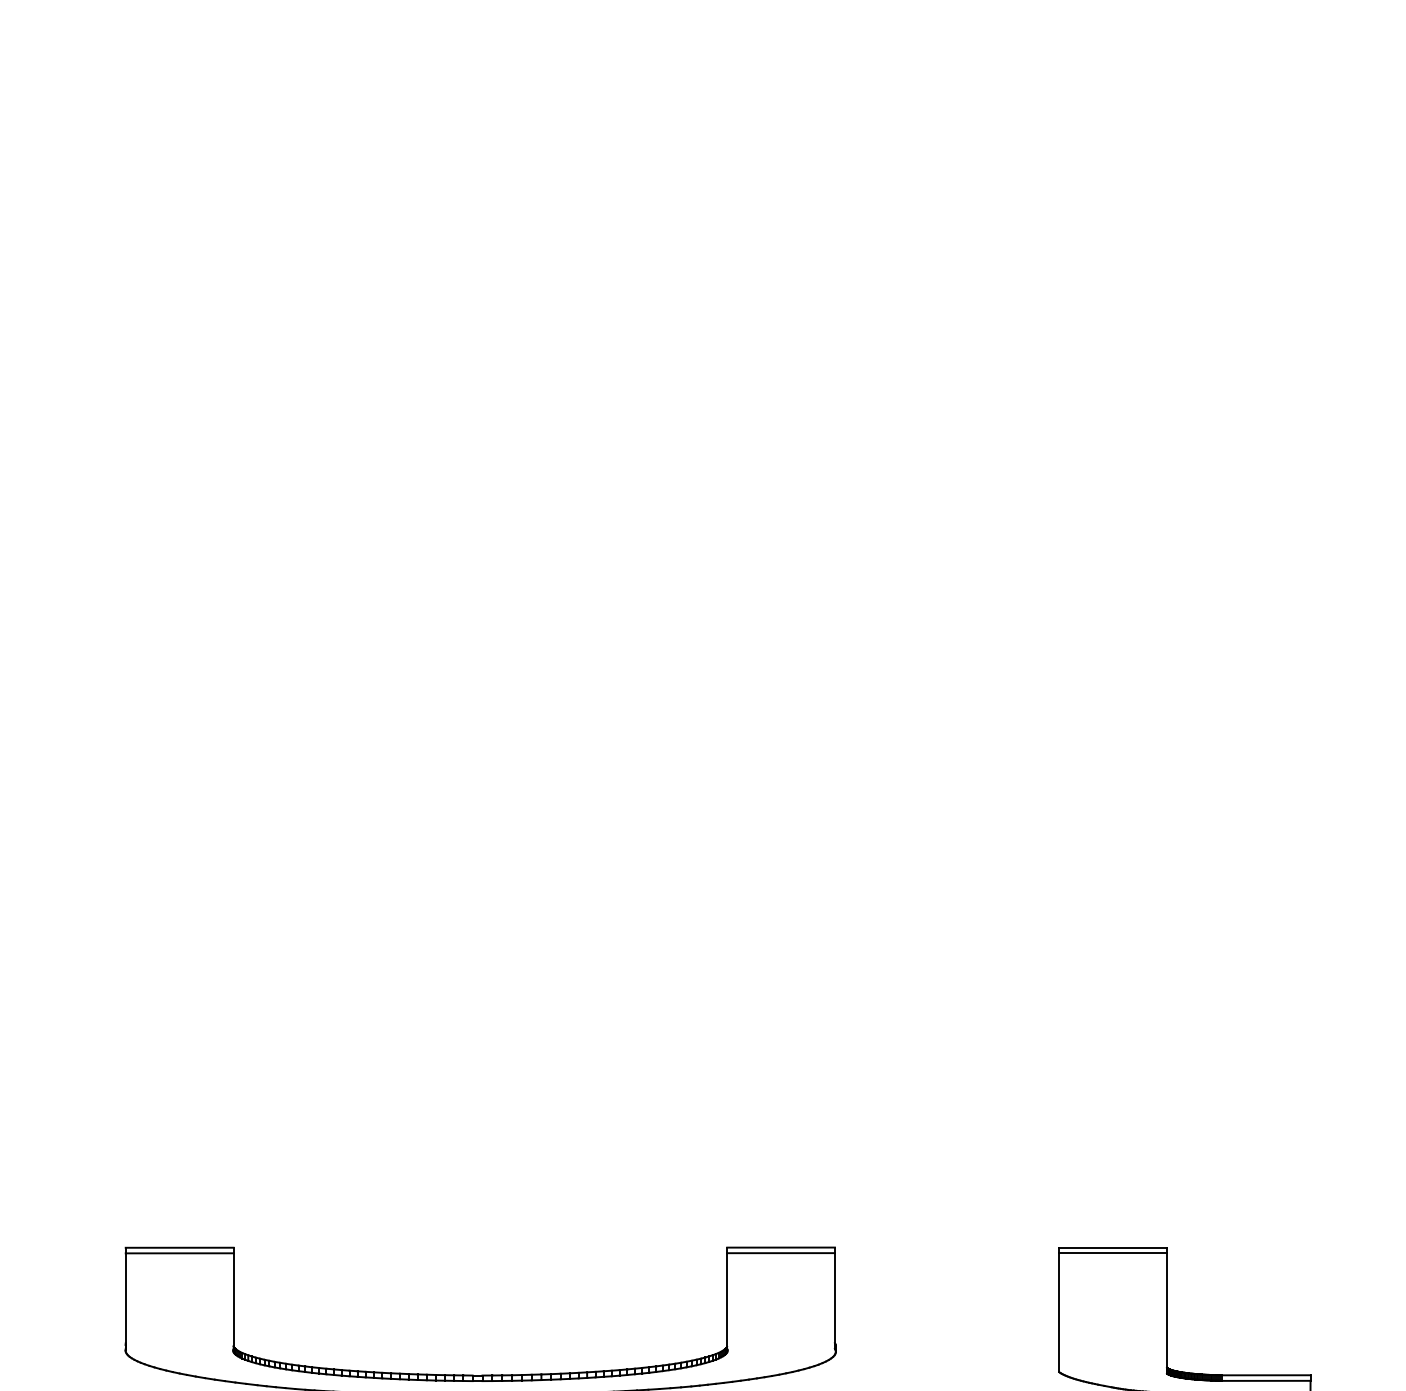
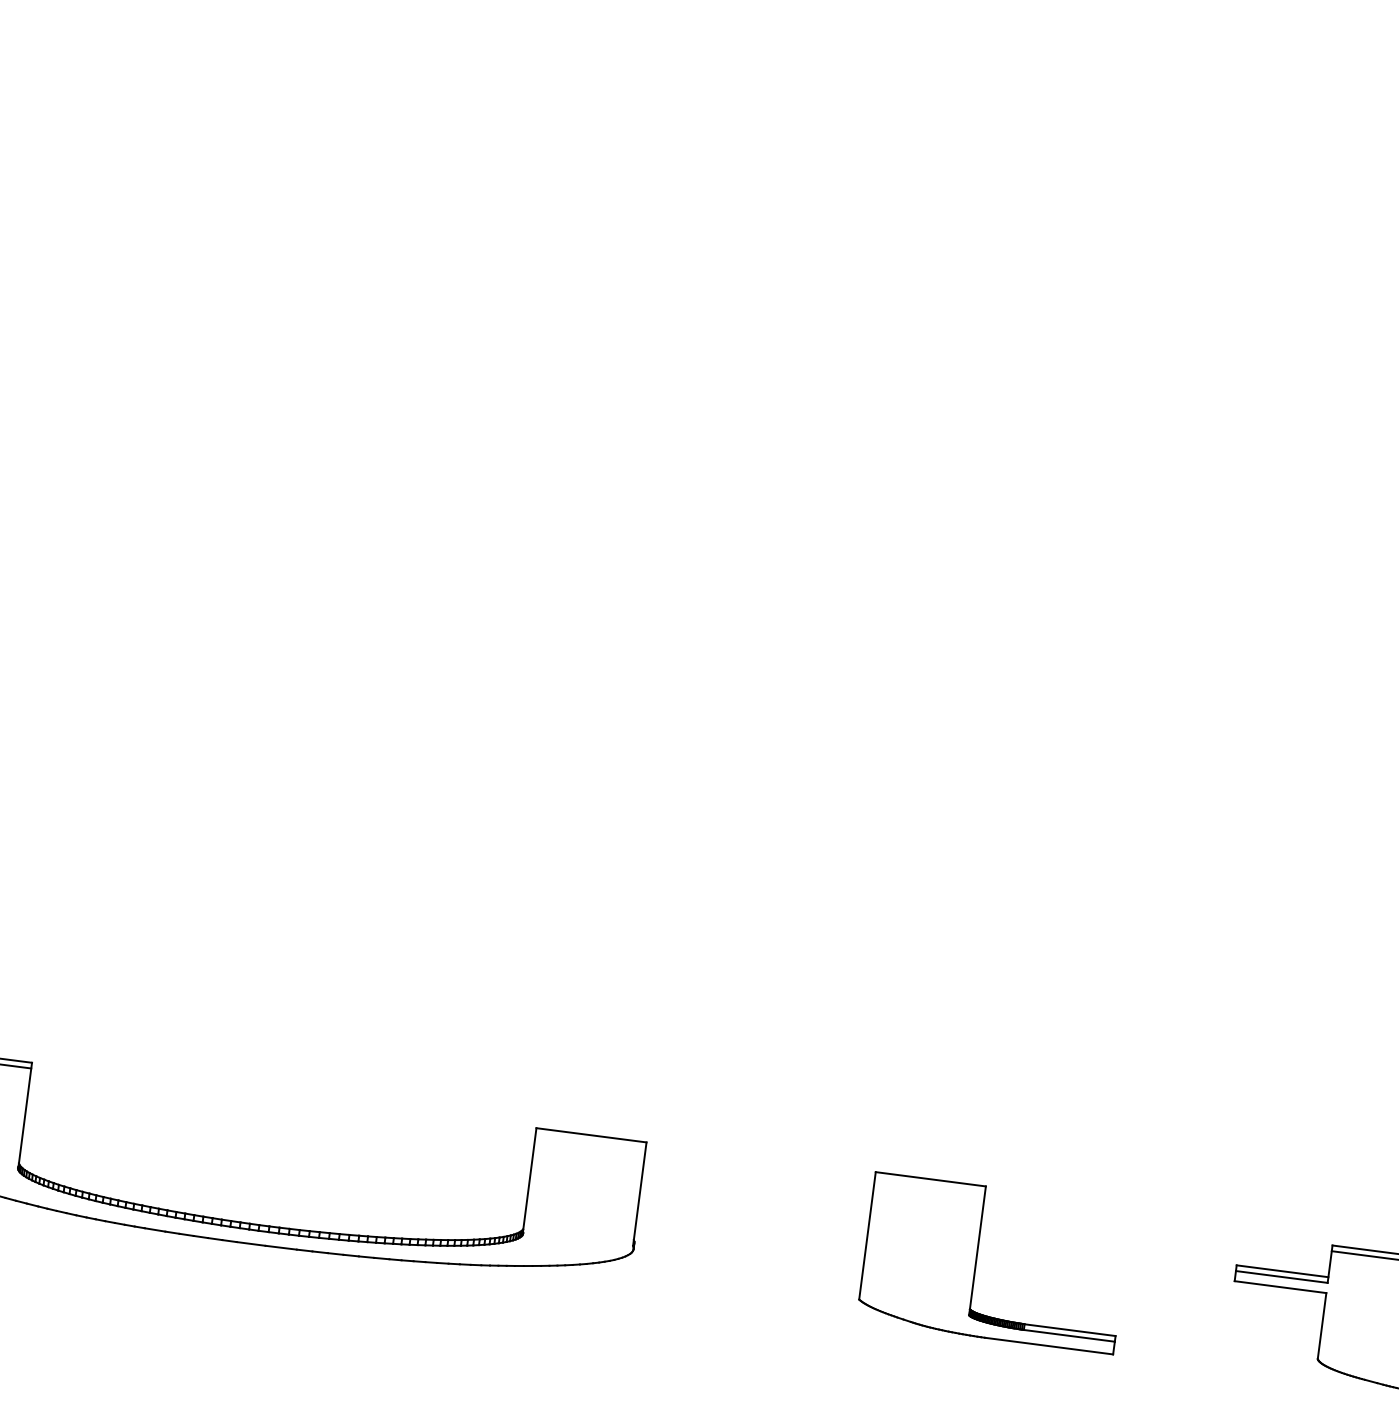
line: (780, 1253) -> (590, 1141), removed
line: (1113, 1253) -> (930, 1185), removed

